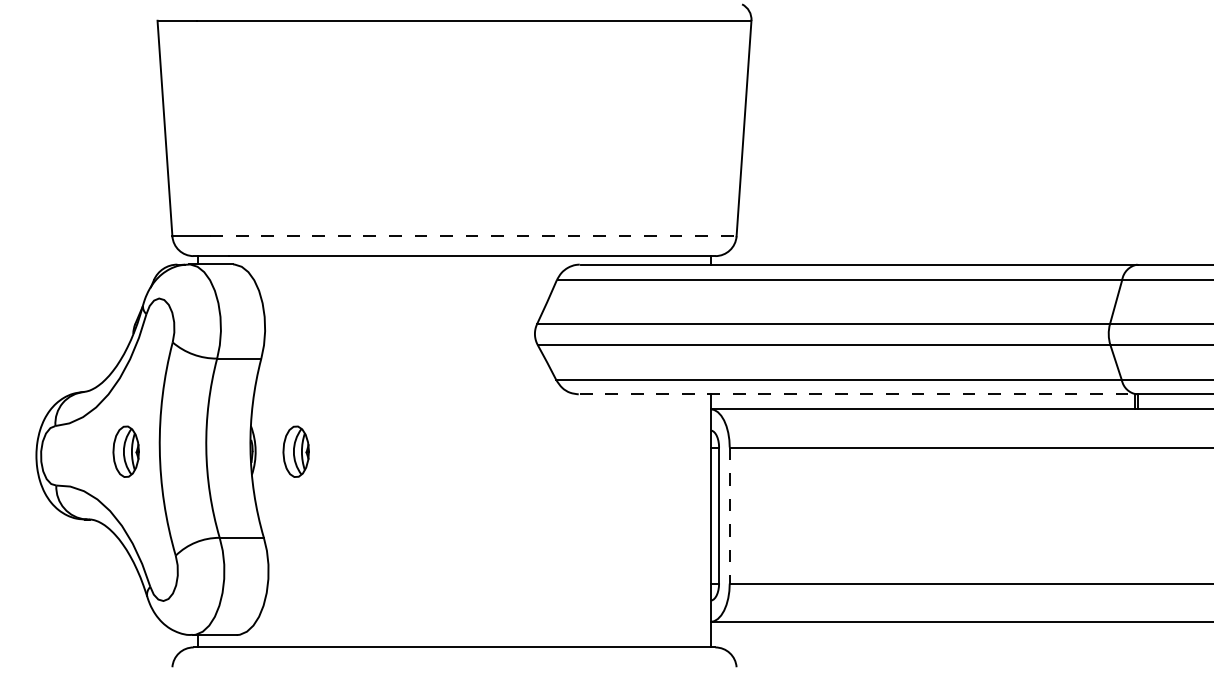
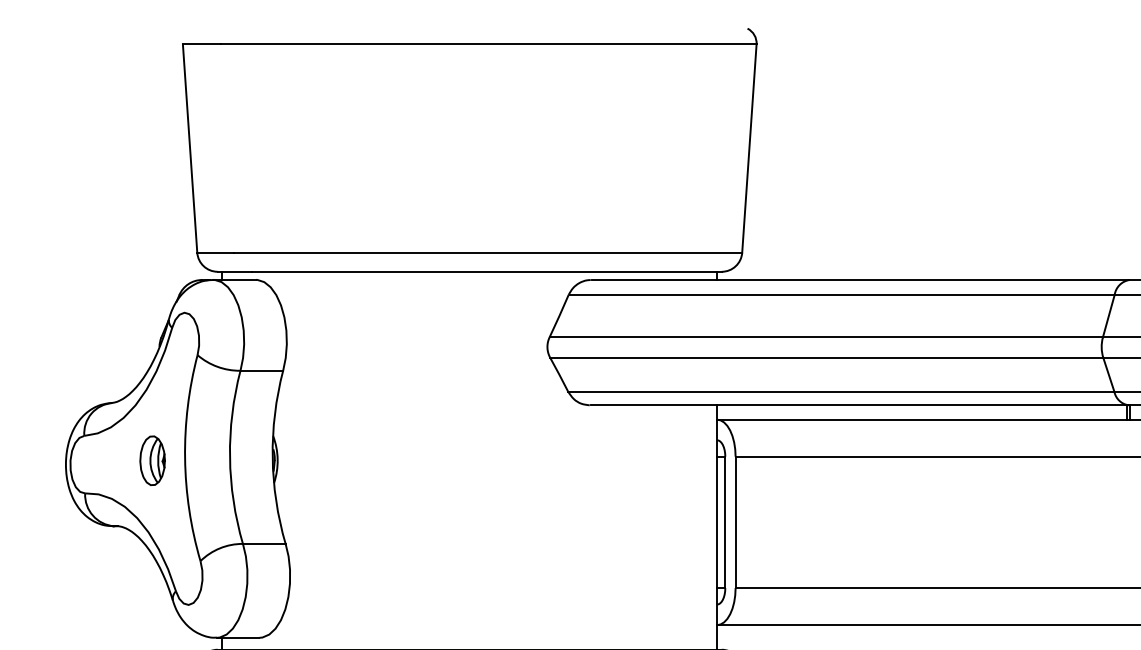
line: (473, 236) -> (488, 252), dashed -> solid
line: (858, 394) -> (859, 405), dashed -> solid
part: (295, 451) -> (316, 460), removed
line: (729, 516) -> (735, 523), dashed -> solid

